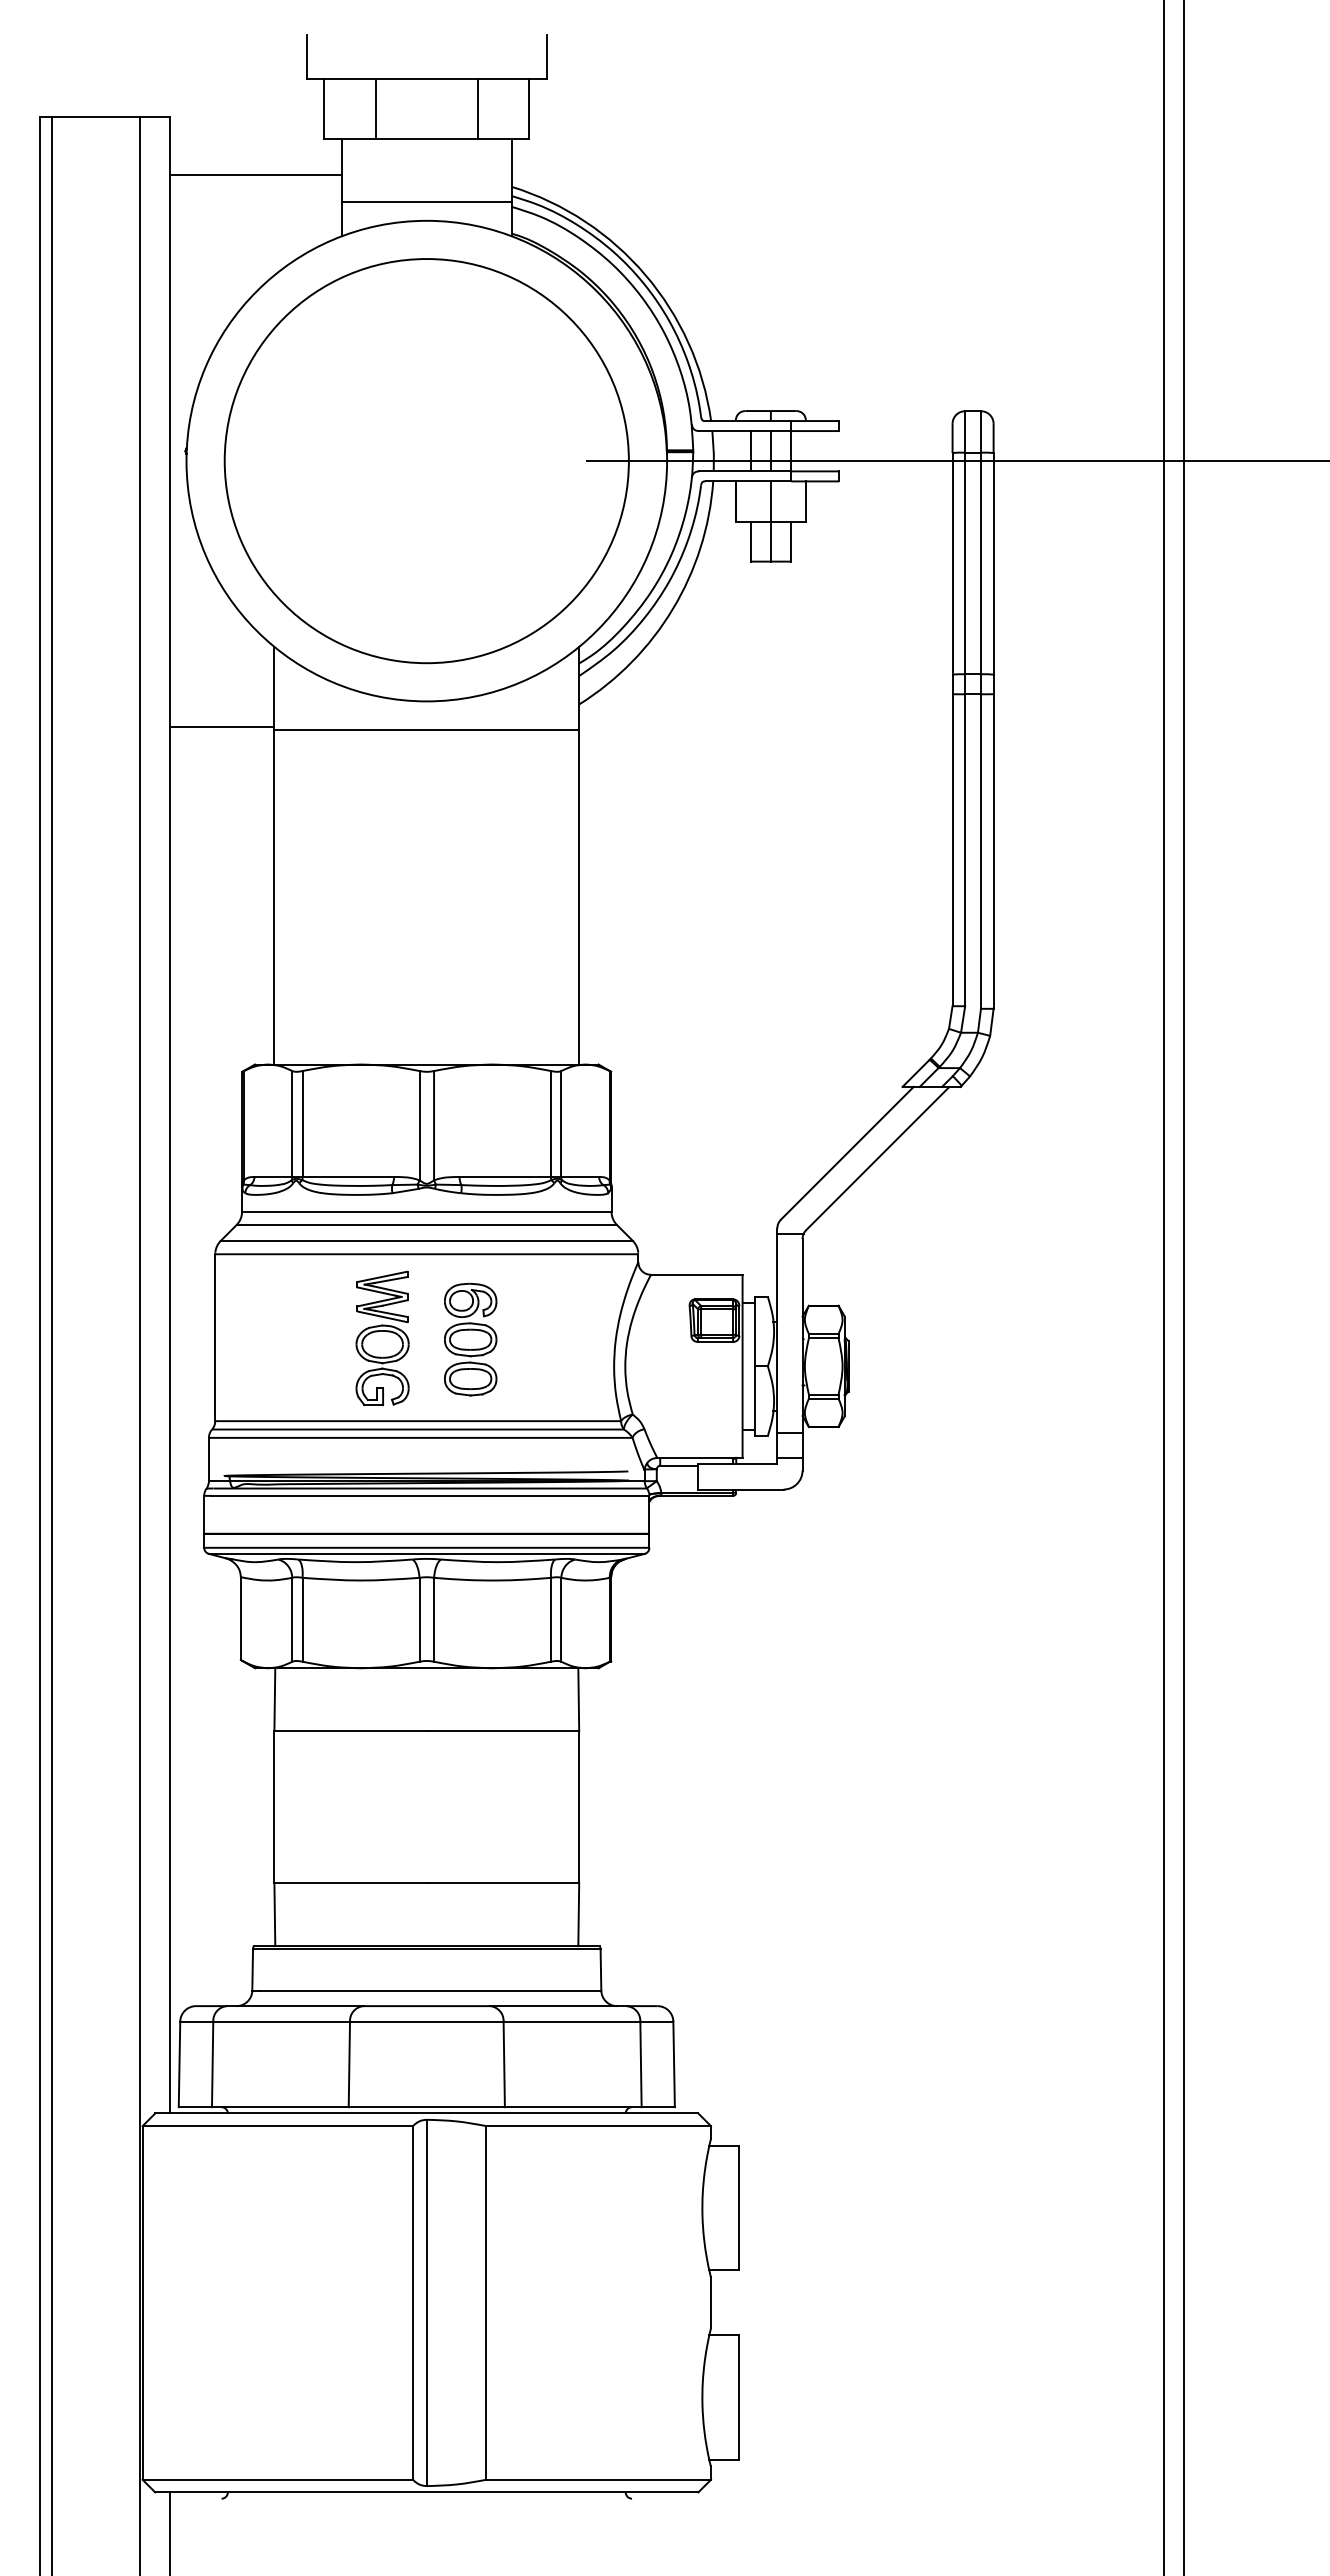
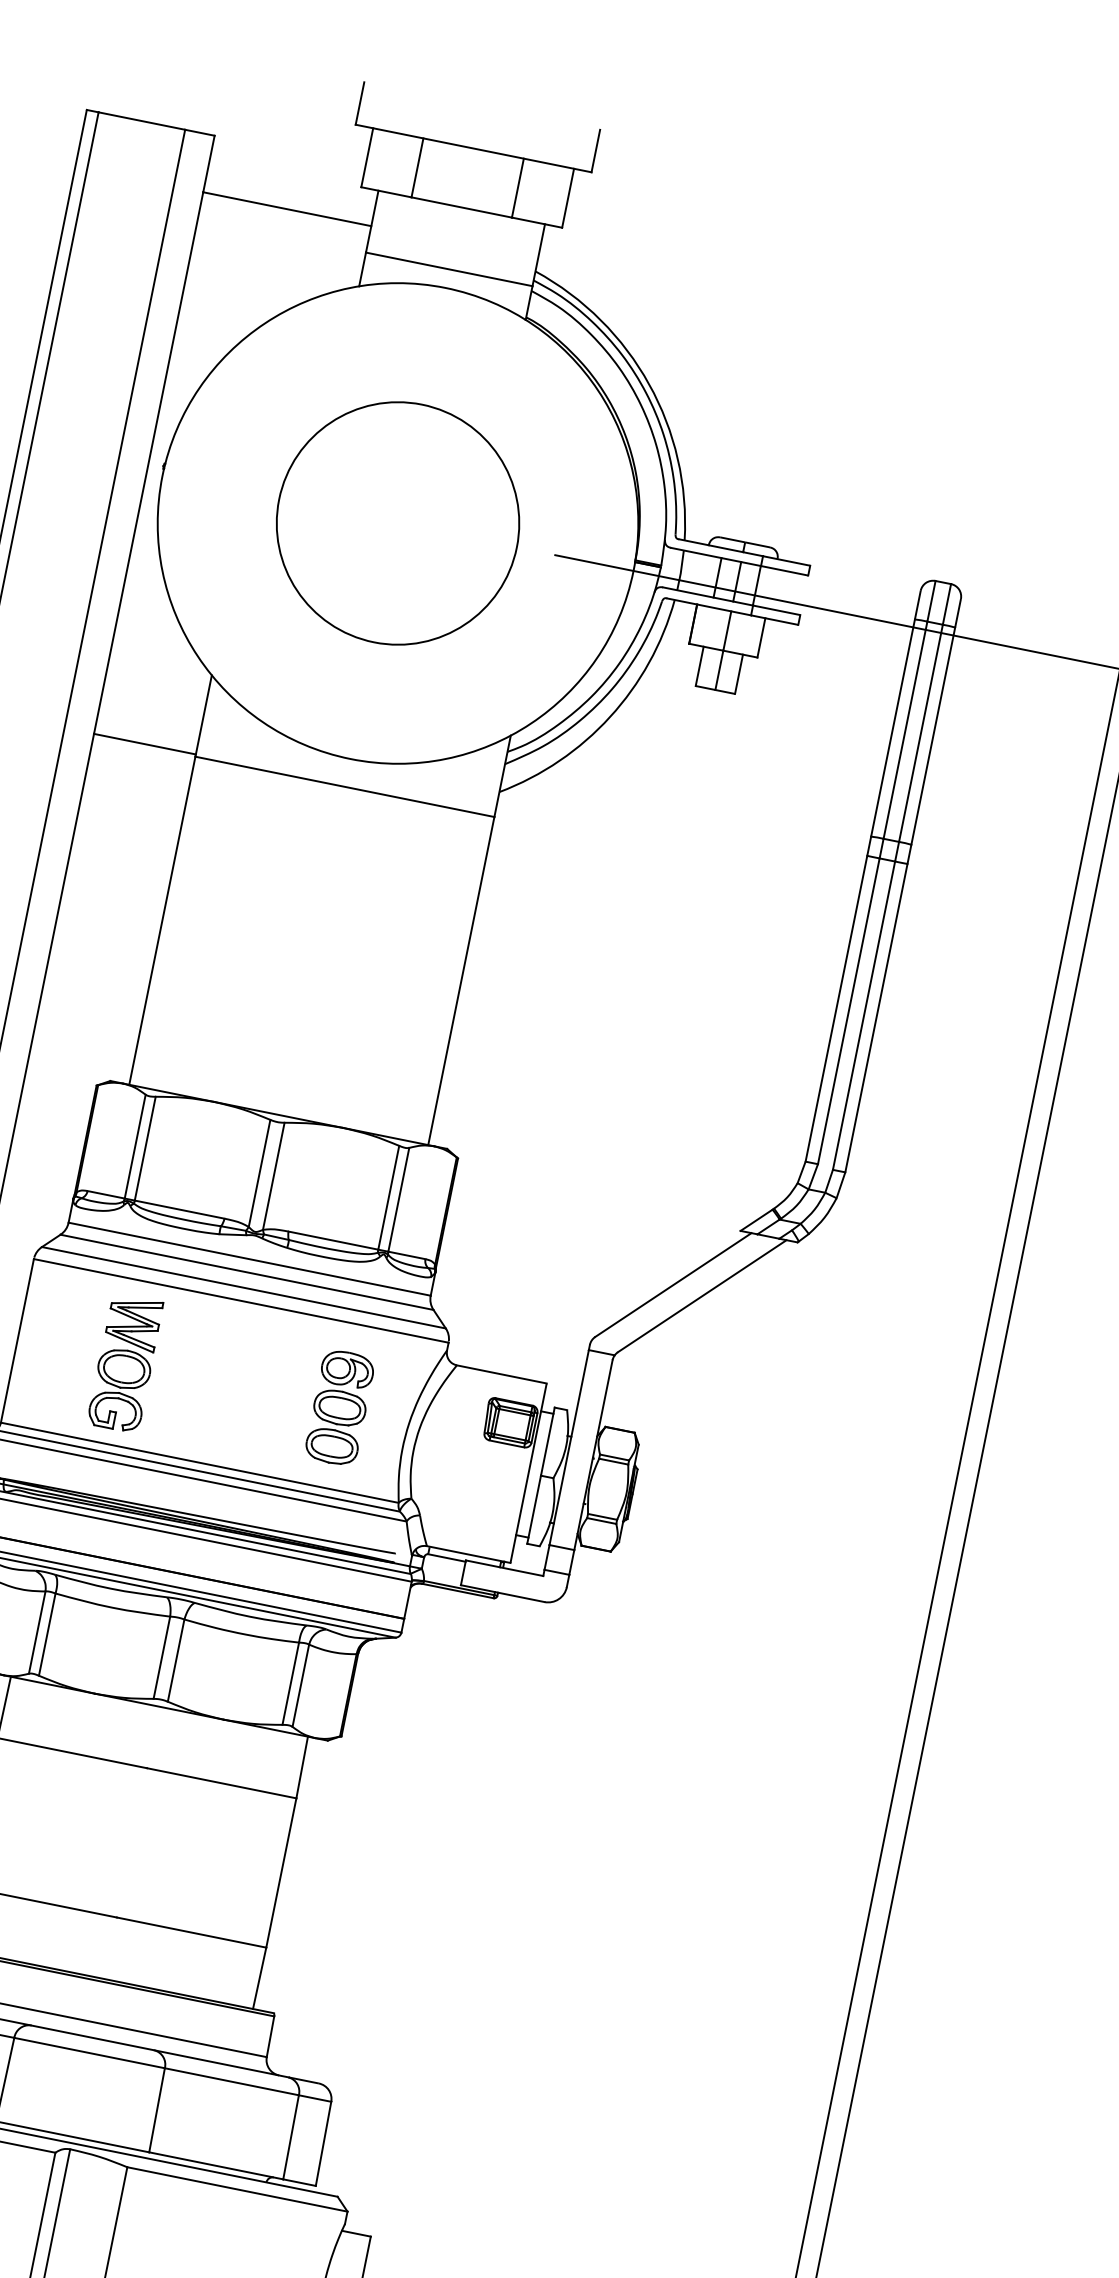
circle: (426, 461) -> (397, 523), size x0.6
part: (382, 1338) -> (125, 1363), moved
part: (470, 1339) -> (339, 1407), moved

